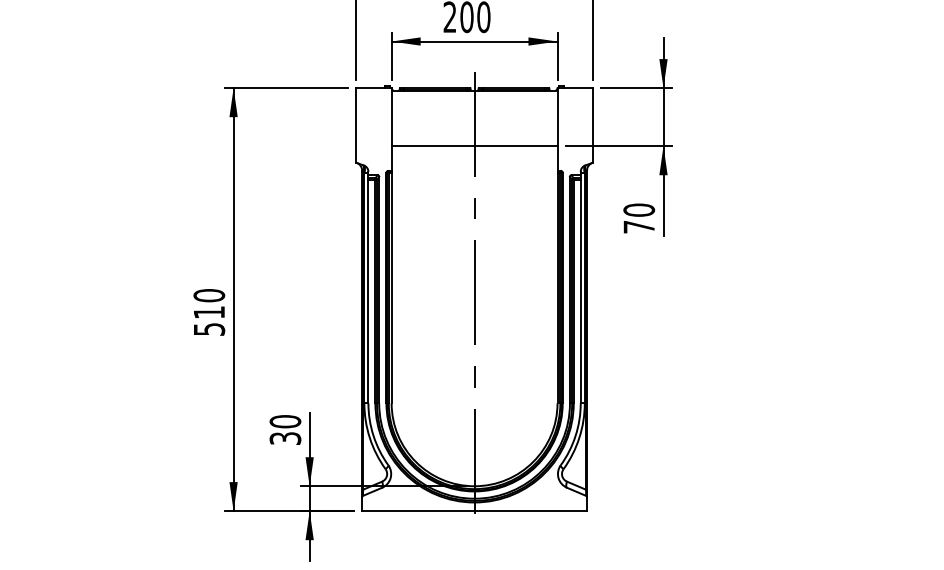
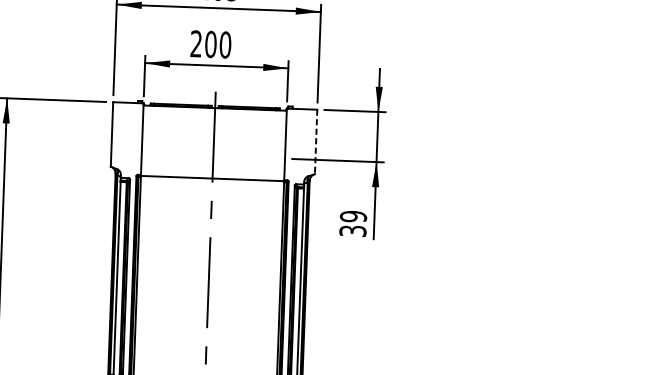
line: (592, 125) -> (315, 141), solid -> dashed
line: (474, 146) -> (212, 178), moved
text: (639, 218) -> (353, 223), 70 -> 39

